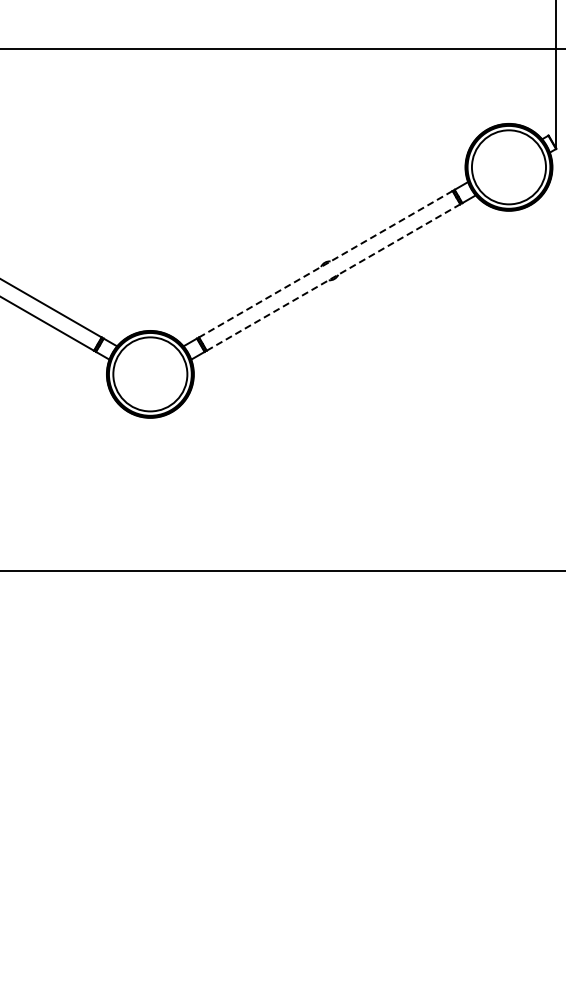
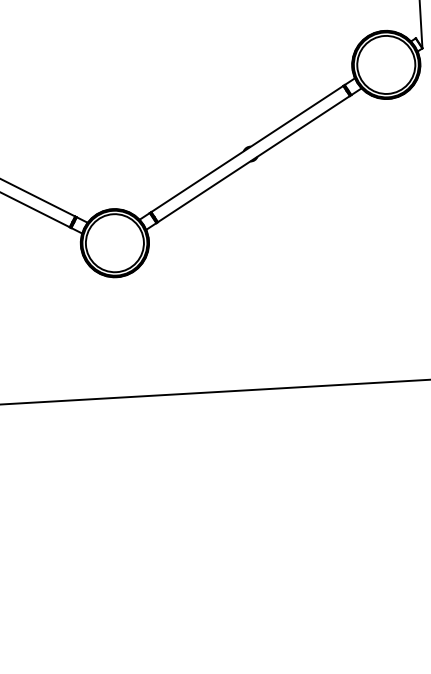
line: (325, 264) -> (247, 149), dashed -> solid
line: (333, 277) -> (253, 159), dashed -> solid

